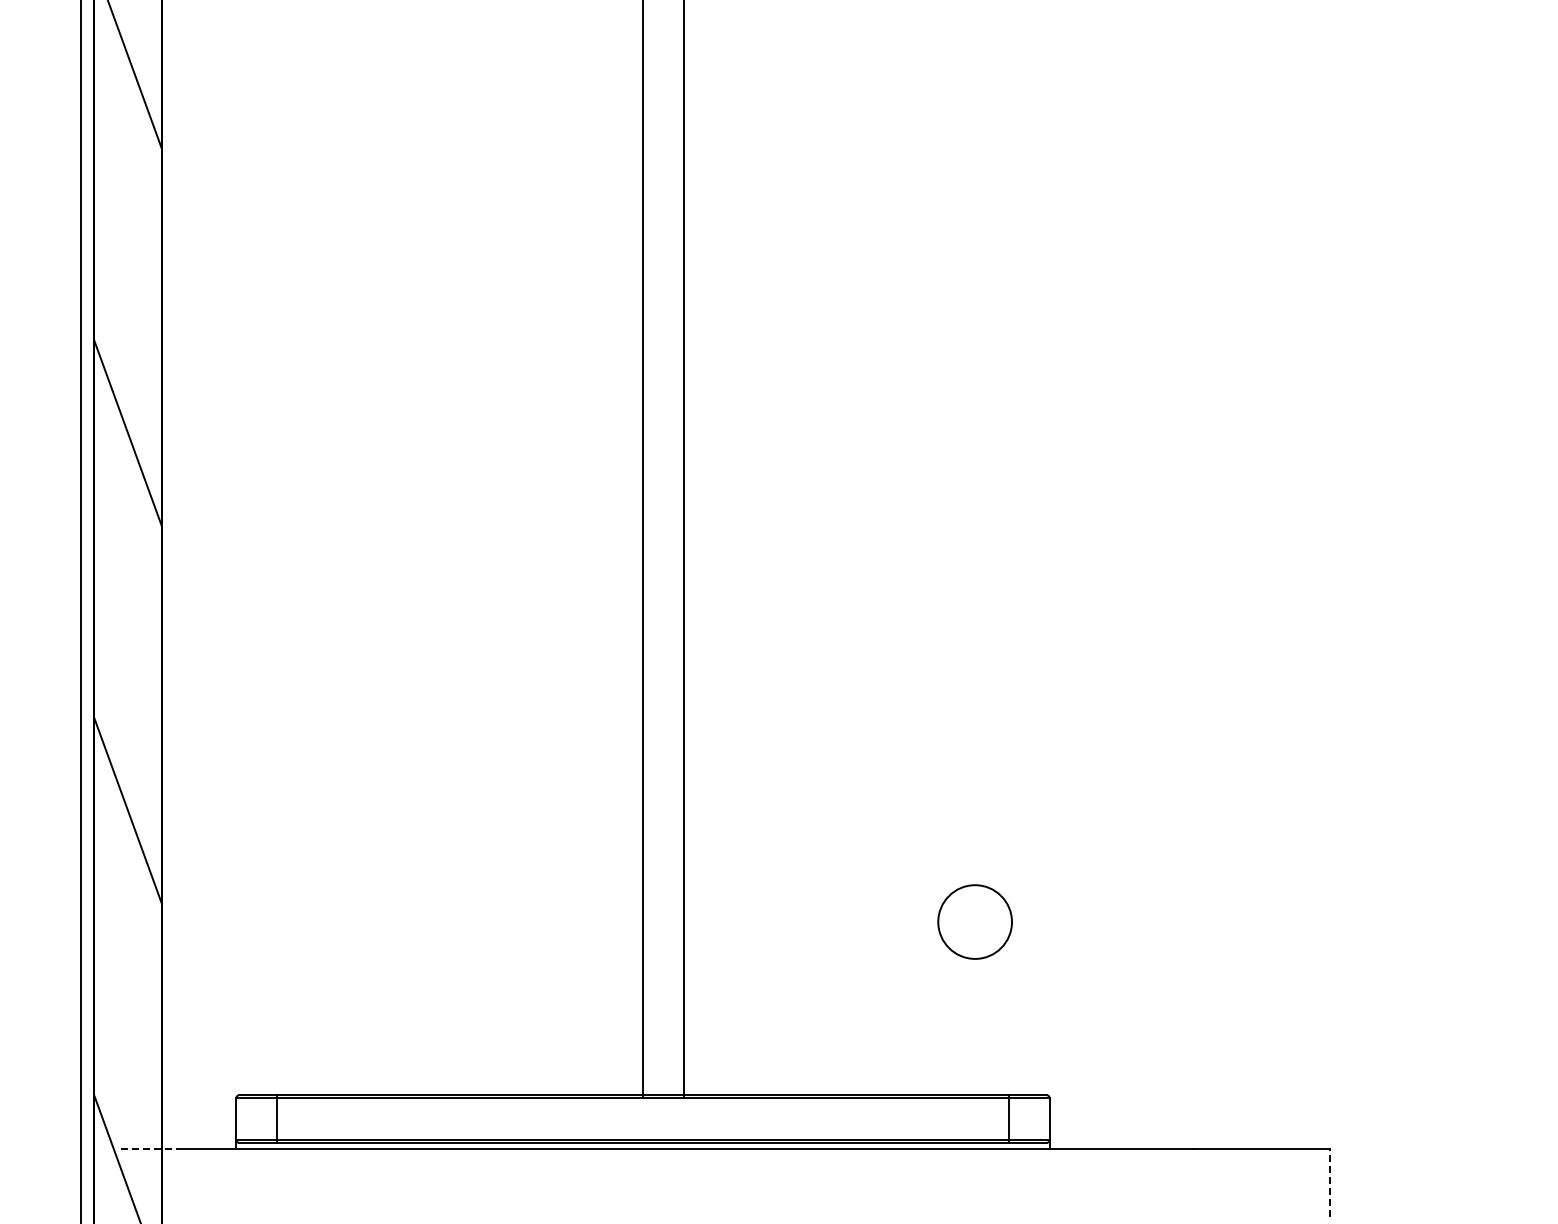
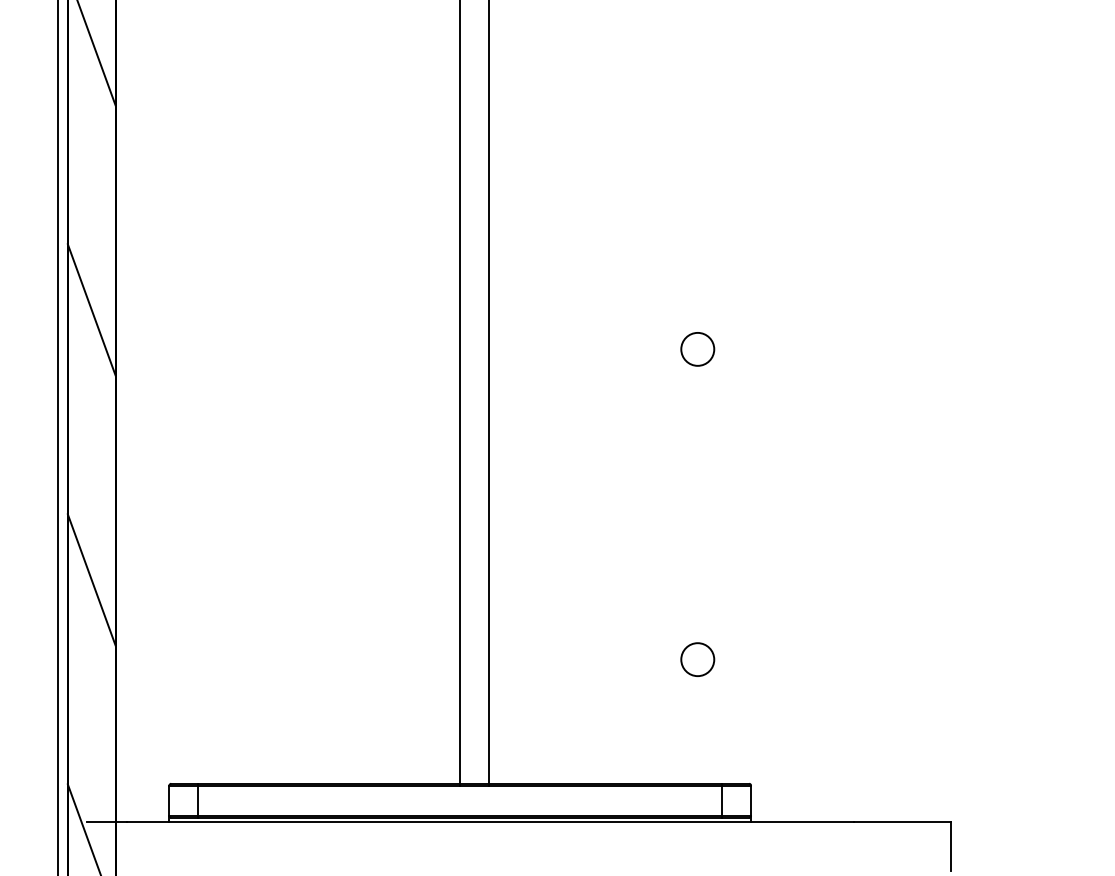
circle: (974, 487) -> (697, 348), added
circle: (974, 921) -> (697, 659), size x0.62
line: (149, 1149) -> (107, 822), dashed -> solid
line: (1329, 1183) -> (951, 846), dashed -> solid

